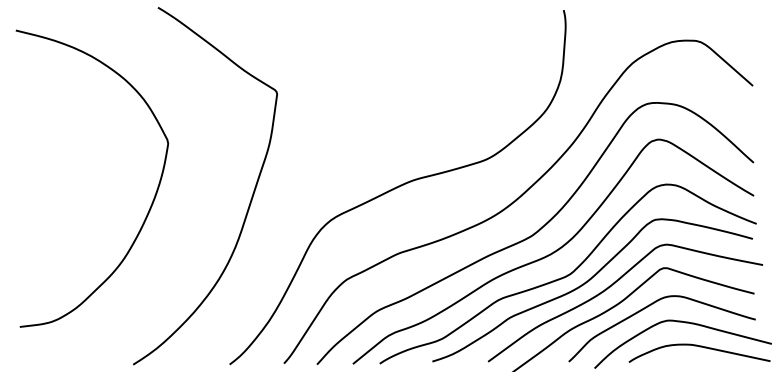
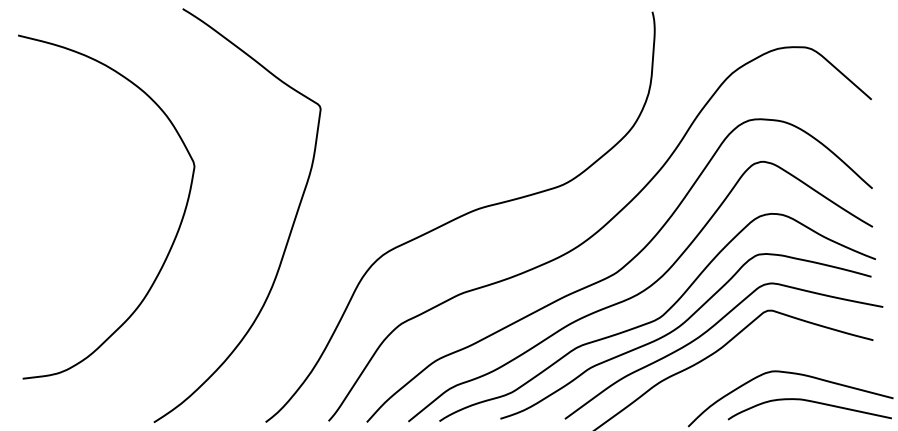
curve: (647, 307) -> (749, 356), removed

